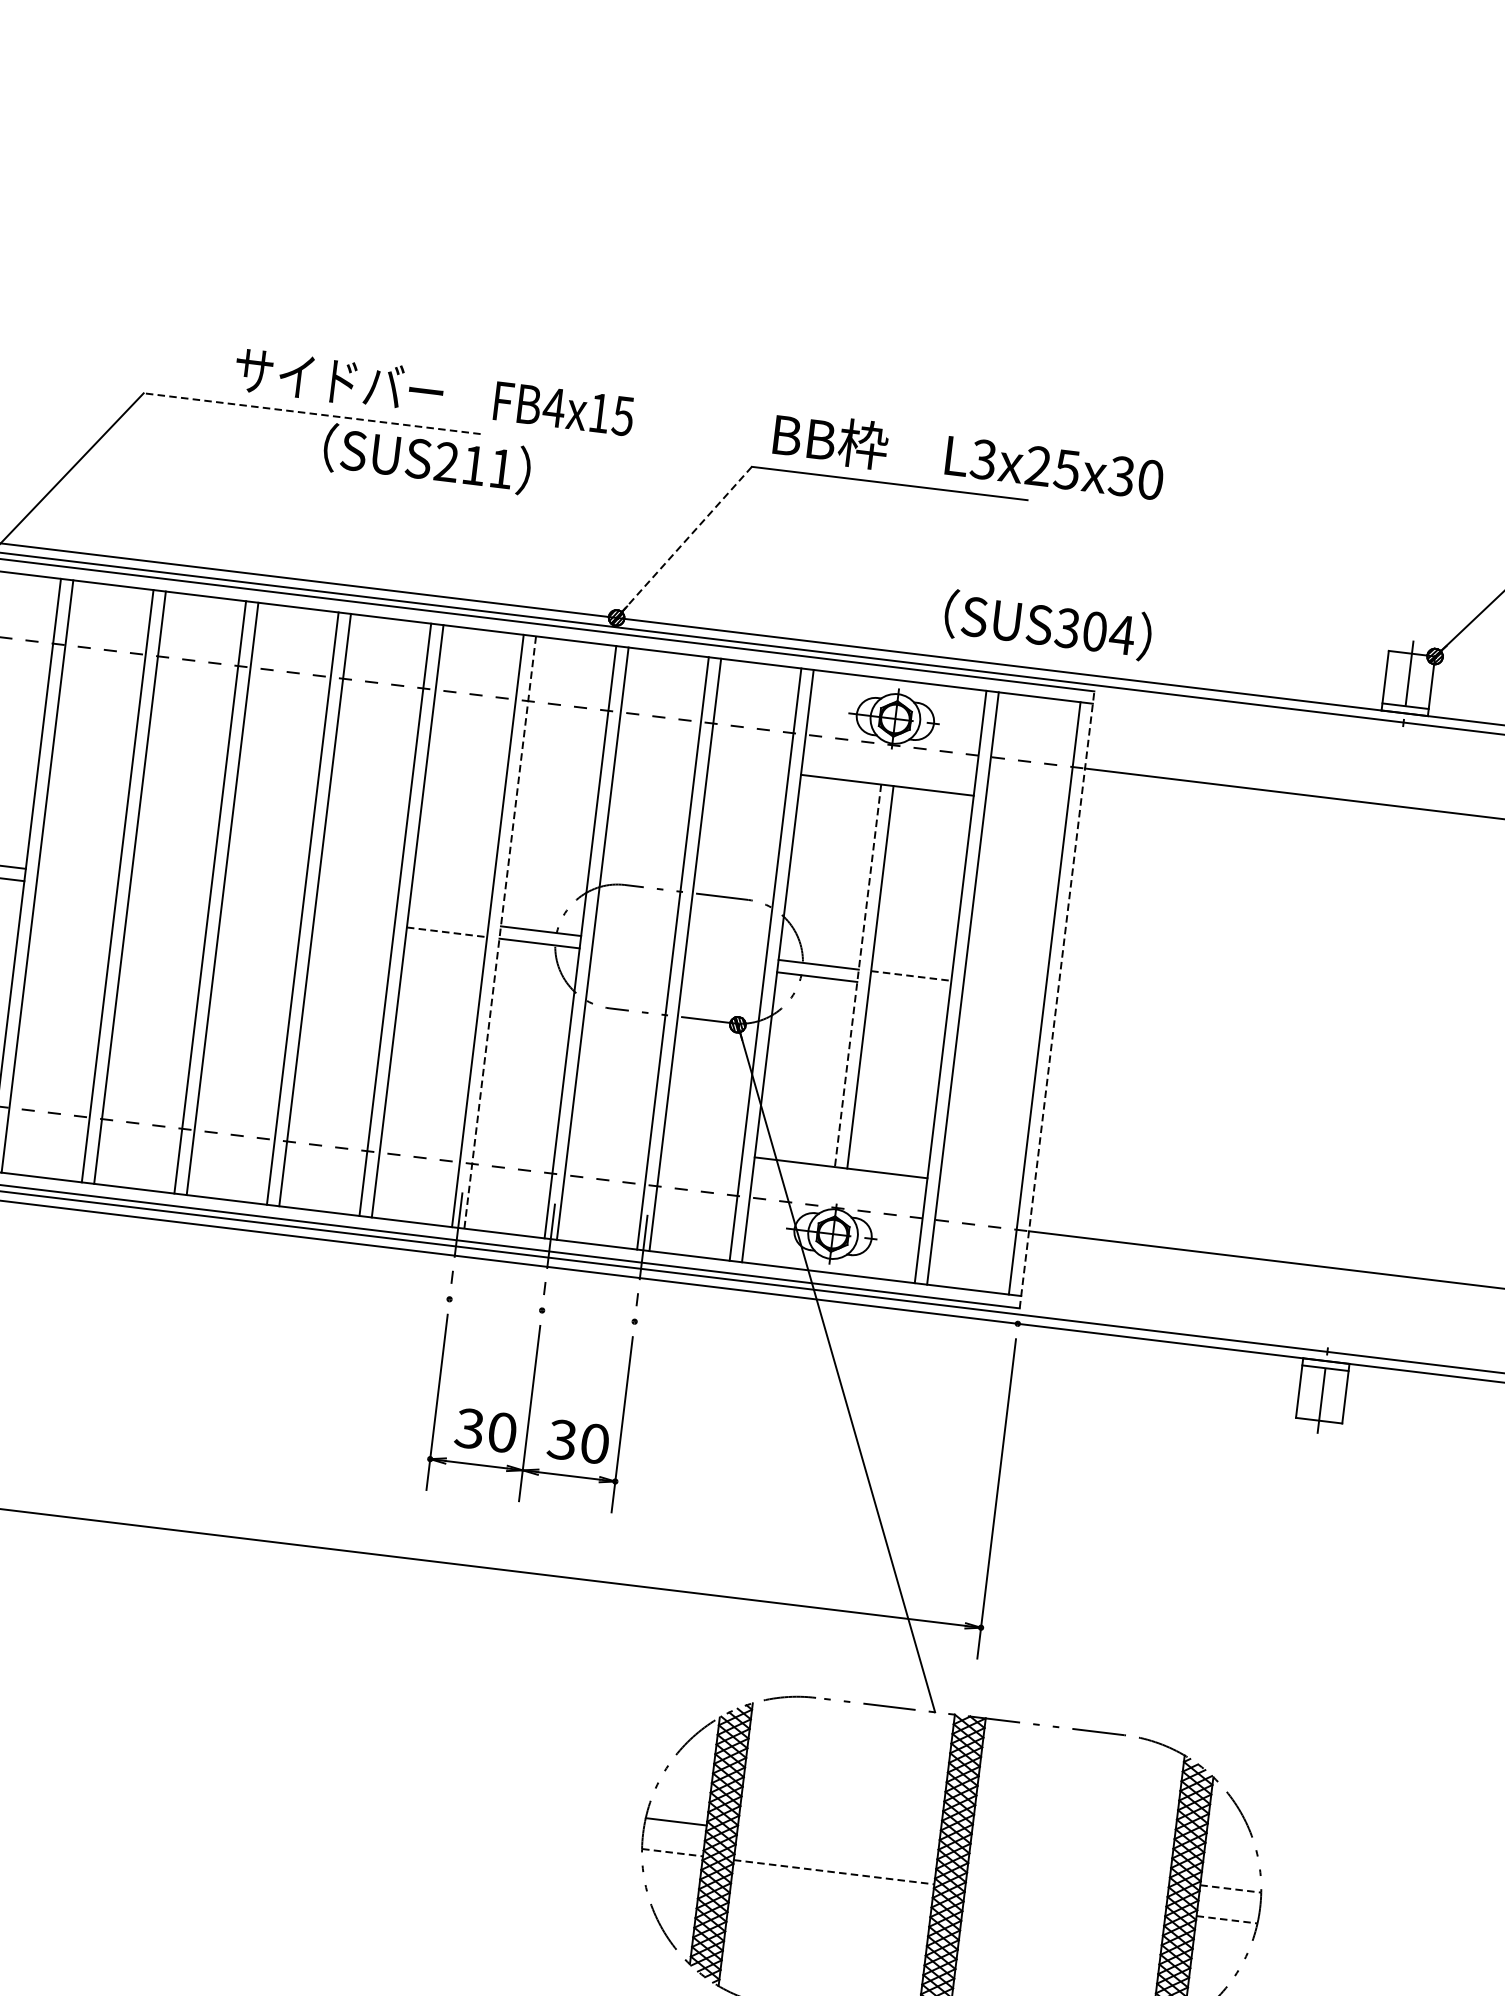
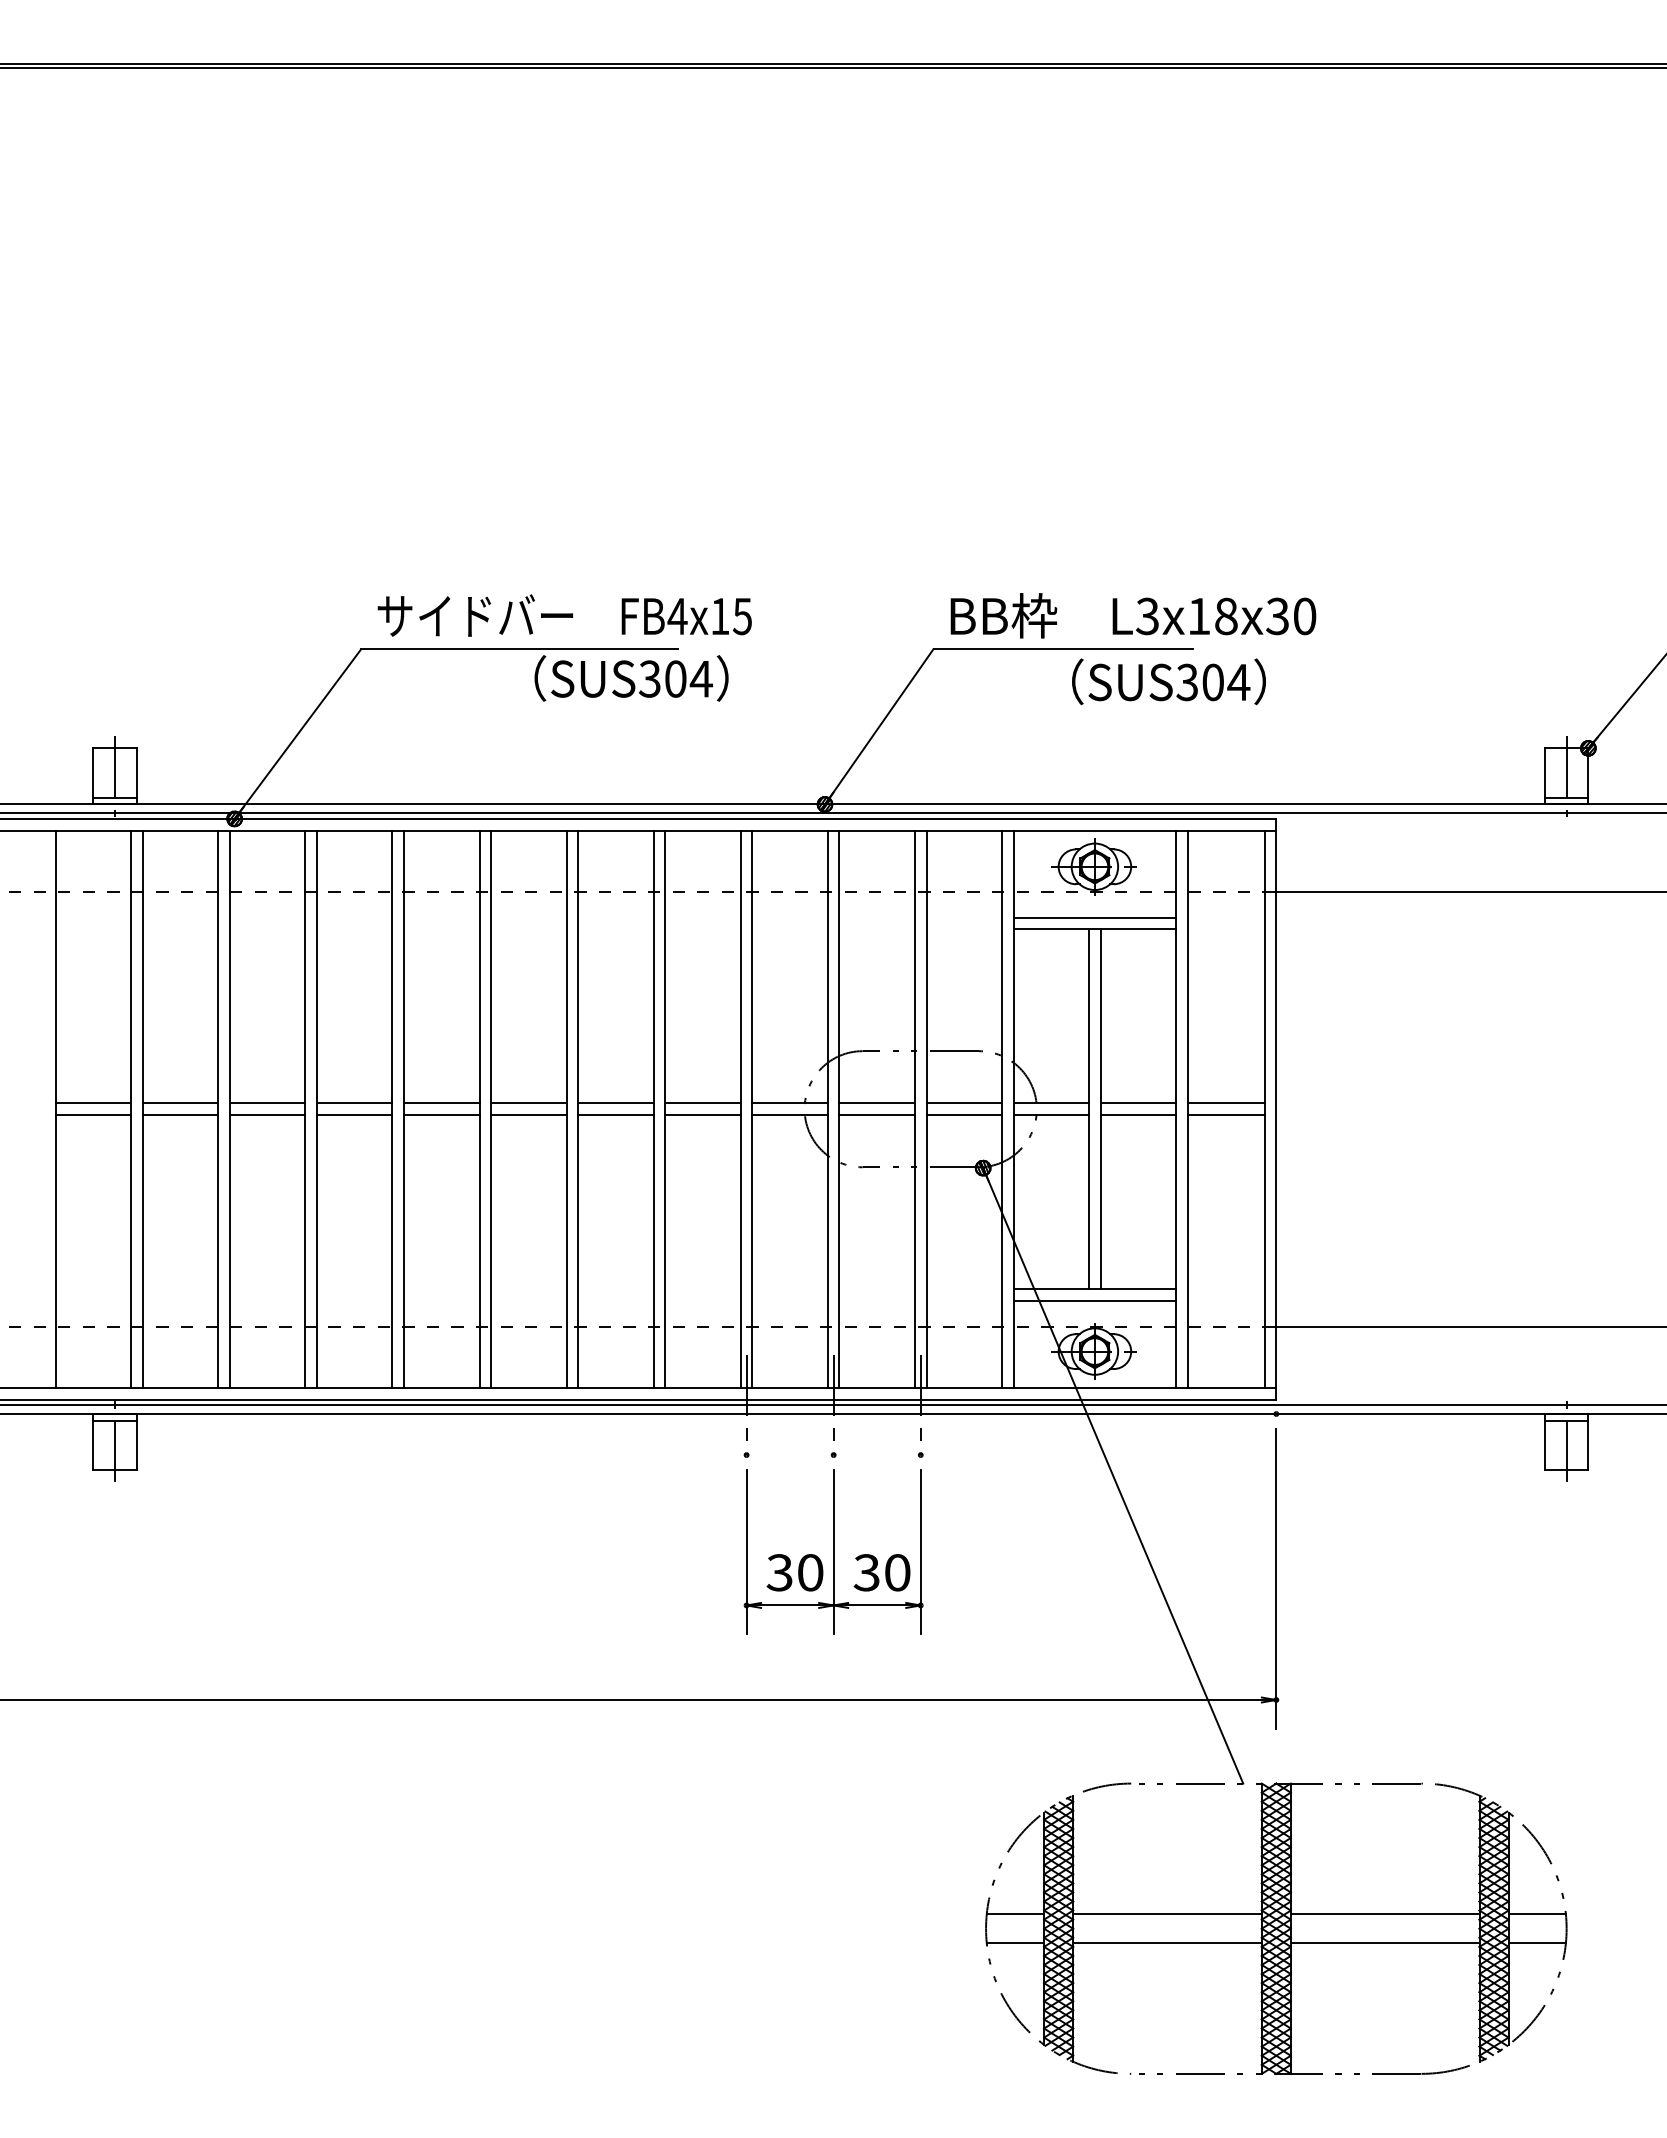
text: (434, 392) -> (564, 615), moved
line: (311, 413) -> (519, 649), dashed -> solid
text: (473, 464) -> (675, 678), SUS211 -> SUS304
text: (1052, 468) -> (1212, 616), L3x25x30 -> L3x18x30
line: (684, 542) -> (879, 726), dashed -> solid
text: (1047, 624) -> (1168, 681), moved
line: (888, 772) -> (1094, 917), added
line: (78, 875) -> (354, 1103), added
line: (170, 886) -> (441, 1103), added
line: (76, 888) -> (354, 1115), added
line: (263, 897) -> (528, 1103), added
line: (169, 899) -> (441, 1115), added
line: (355, 908) -> (615, 1103), added
line: (261, 910) -> (528, 1115), added
line: (447, 920) -> (702, 1103), added
line: (353, 921) -> (615, 1115), added
line: (447, 932) -> (703, 1115), dashed -> solid
line: (500, 932) -> (752, 1109), dashed -> solid
line: (632, 942) -> (876, 1103), added
line: (726, 953) -> (964, 1103), added
line: (631, 955) -> (876, 1115), added
line: (724, 966) -> (964, 1115), added
line: (858, 976) -> (1089, 1109), dashed -> solid
line: (911, 976) -> (1138, 1103), dashed -> solid
line: (1003, 987) -> (1225, 1103), added
line: (909, 988) -> (1138, 1115), added
line: (1057, 999) -> (1276, 1108), dashed -> solid
line: (1002, 1000) -> (1225, 1115), added
line: (839, 1179) -> (1094, 1300), added
line: (837, 1841) -> (1167, 1914), added
line: (672, 1852) -> (1015, 1943), dashed -> solid
line: (1068, 1869) -> (1384, 1914), added
line: (834, 1872) -> (1167, 1943), dashed -> solid
line: (1231, 1889) -> (1537, 1914), dashed -> solid
line: (1064, 1900) -> (1384, 1943), added
line: (1227, 1920) -> (1537, 1943), dashed -> solid

